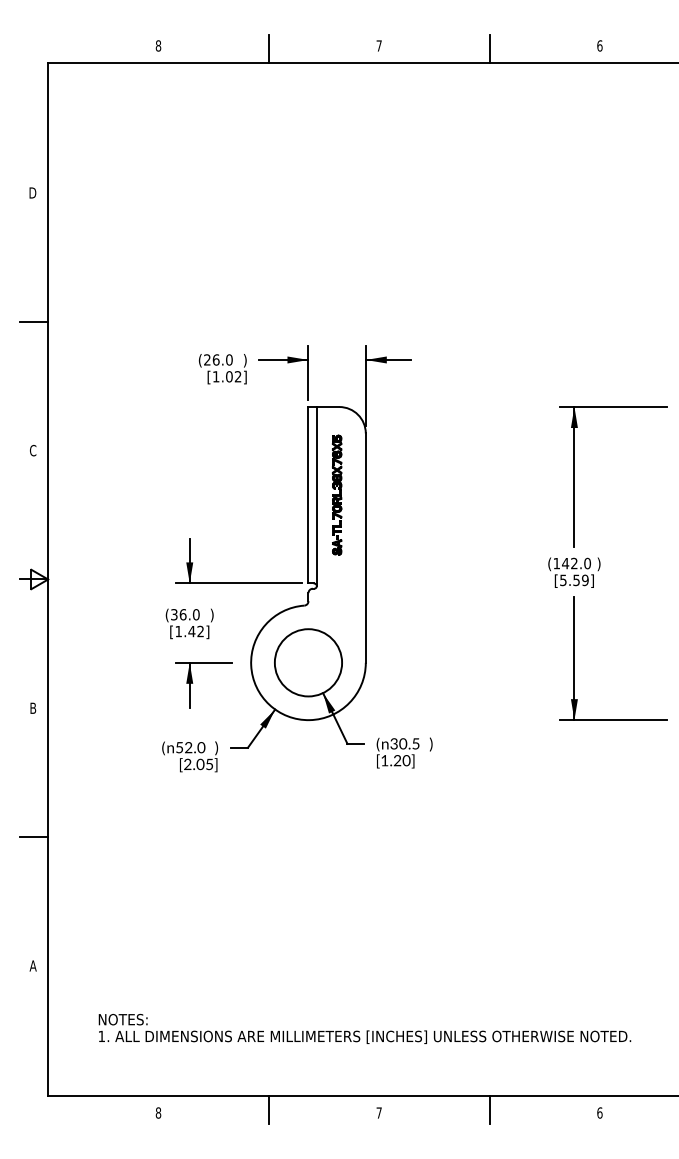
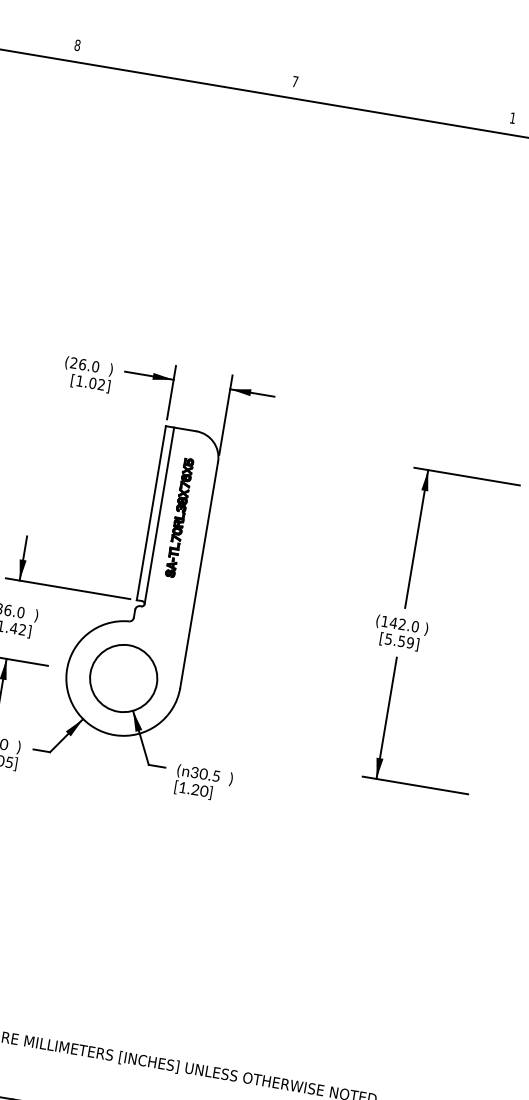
text: (599, 45) -> (512, 117), 6 -> 1
line: (268, 48) -> (185, 66), removed
line: (489, 48) -> (403, 102), removed

